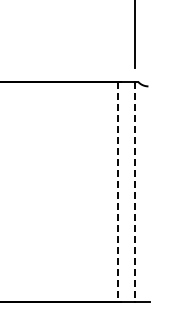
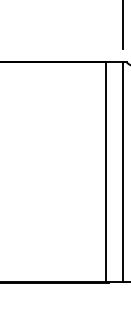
line: (118, 191) -> (106, 171), dashed -> solid
line: (134, 191) -> (122, 171), dashed -> solid

